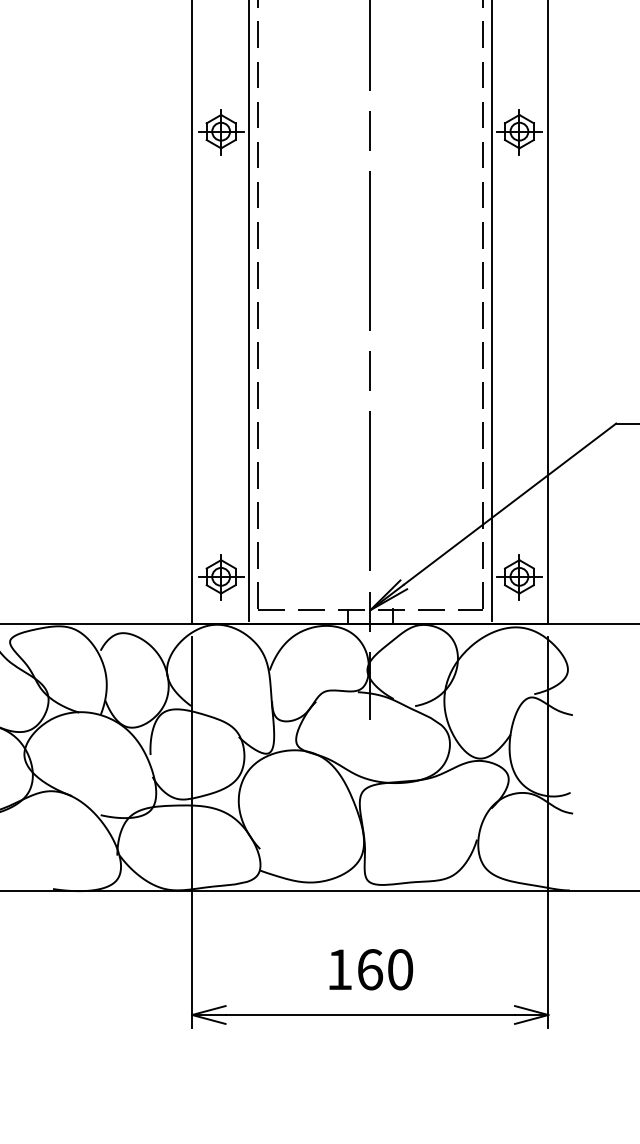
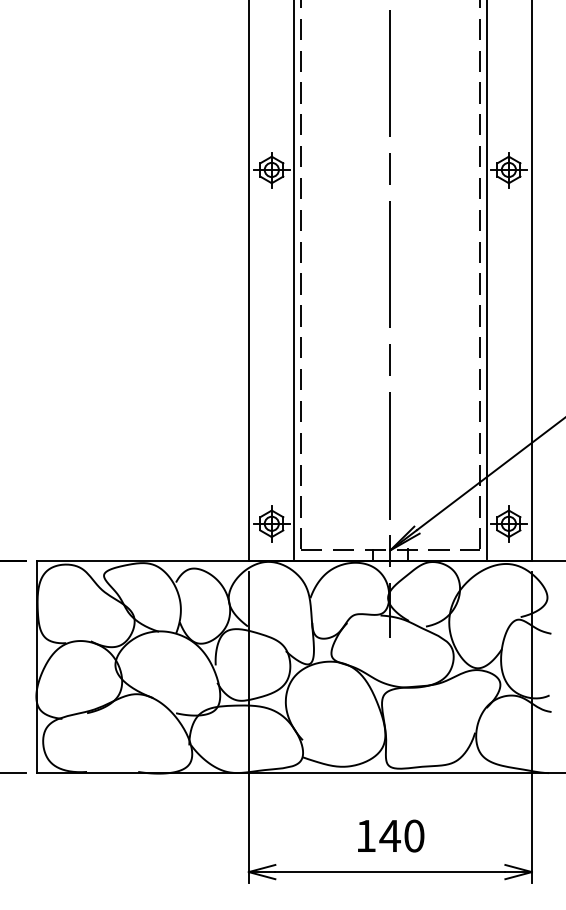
text: (369, 968) -> (389, 835), 160 -> 140

